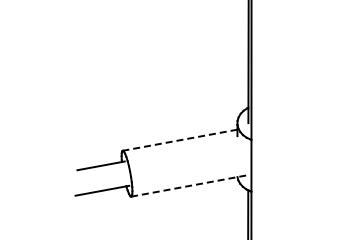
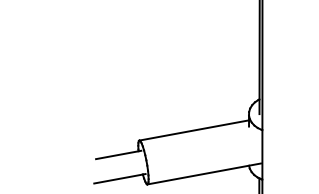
line: (179, 140) -> (193, 130), dashed -> solid
line: (191, 185) -> (205, 173), dashed -> solid

